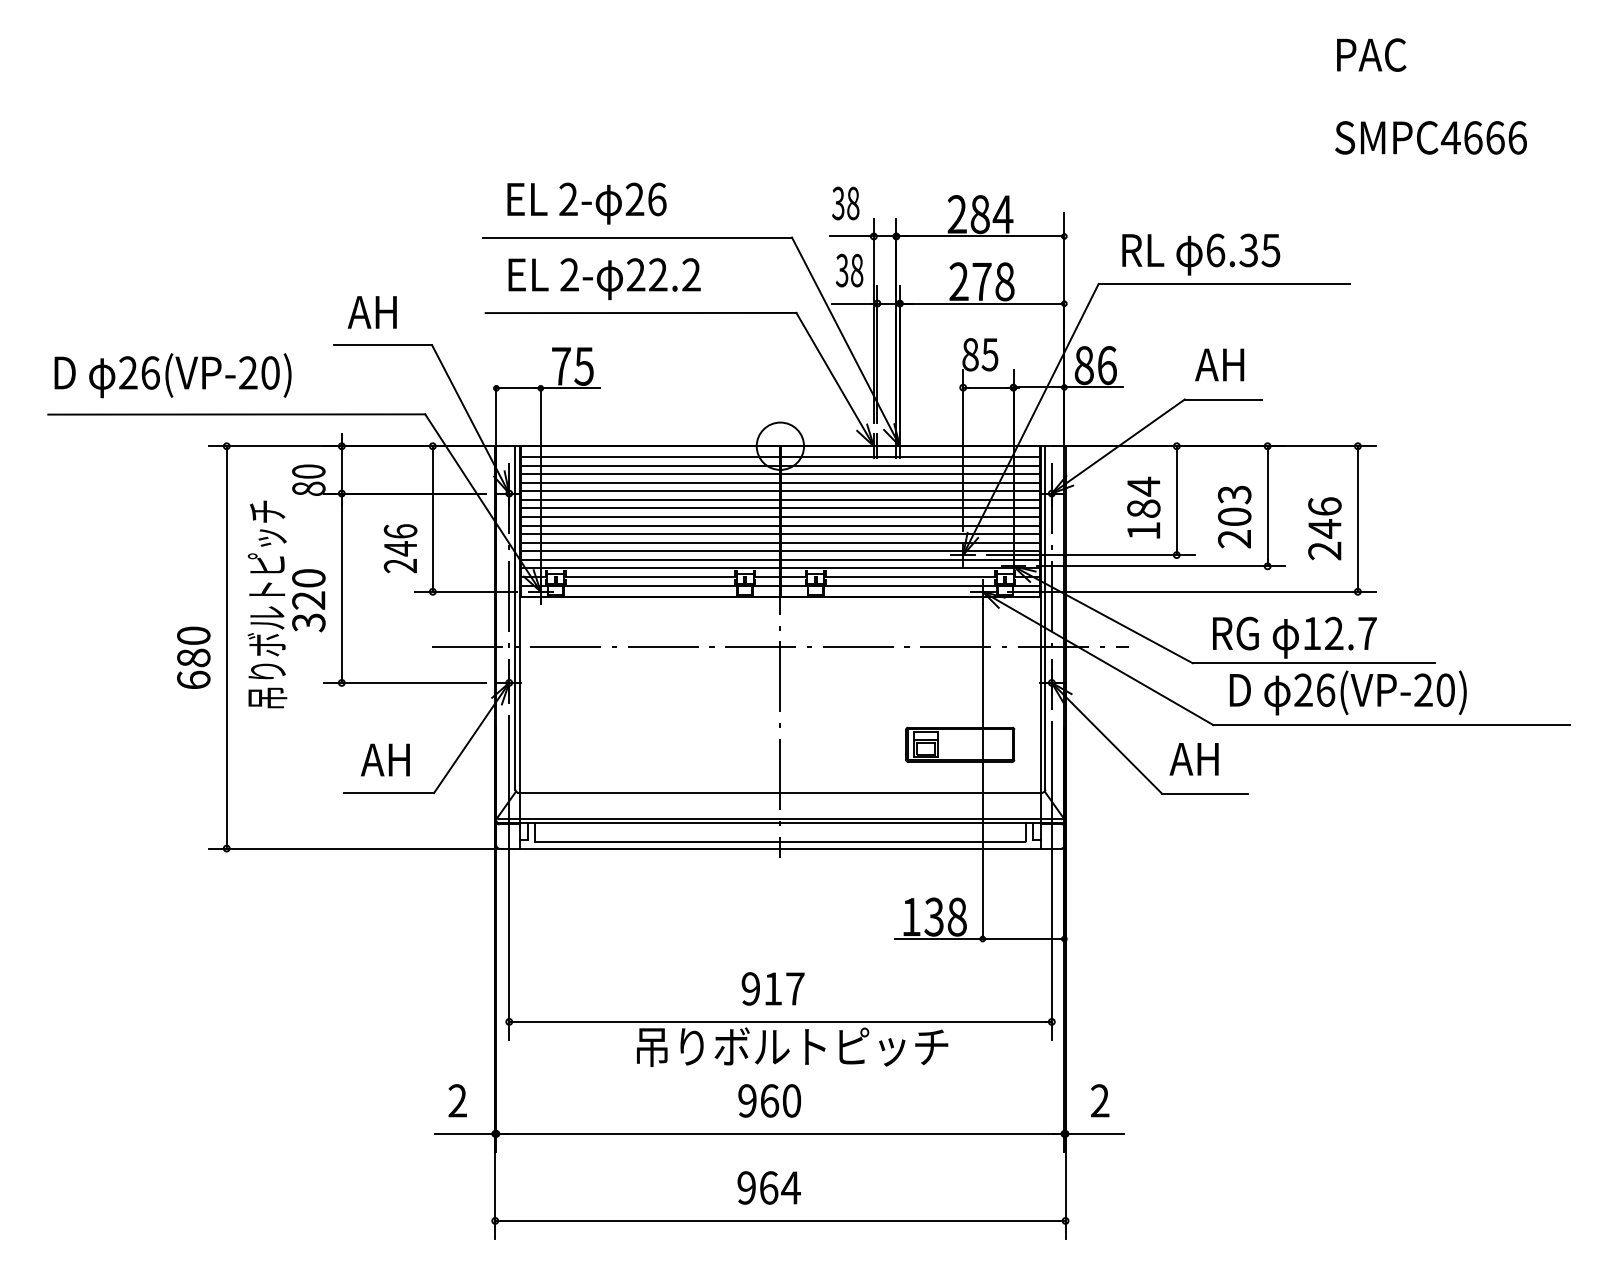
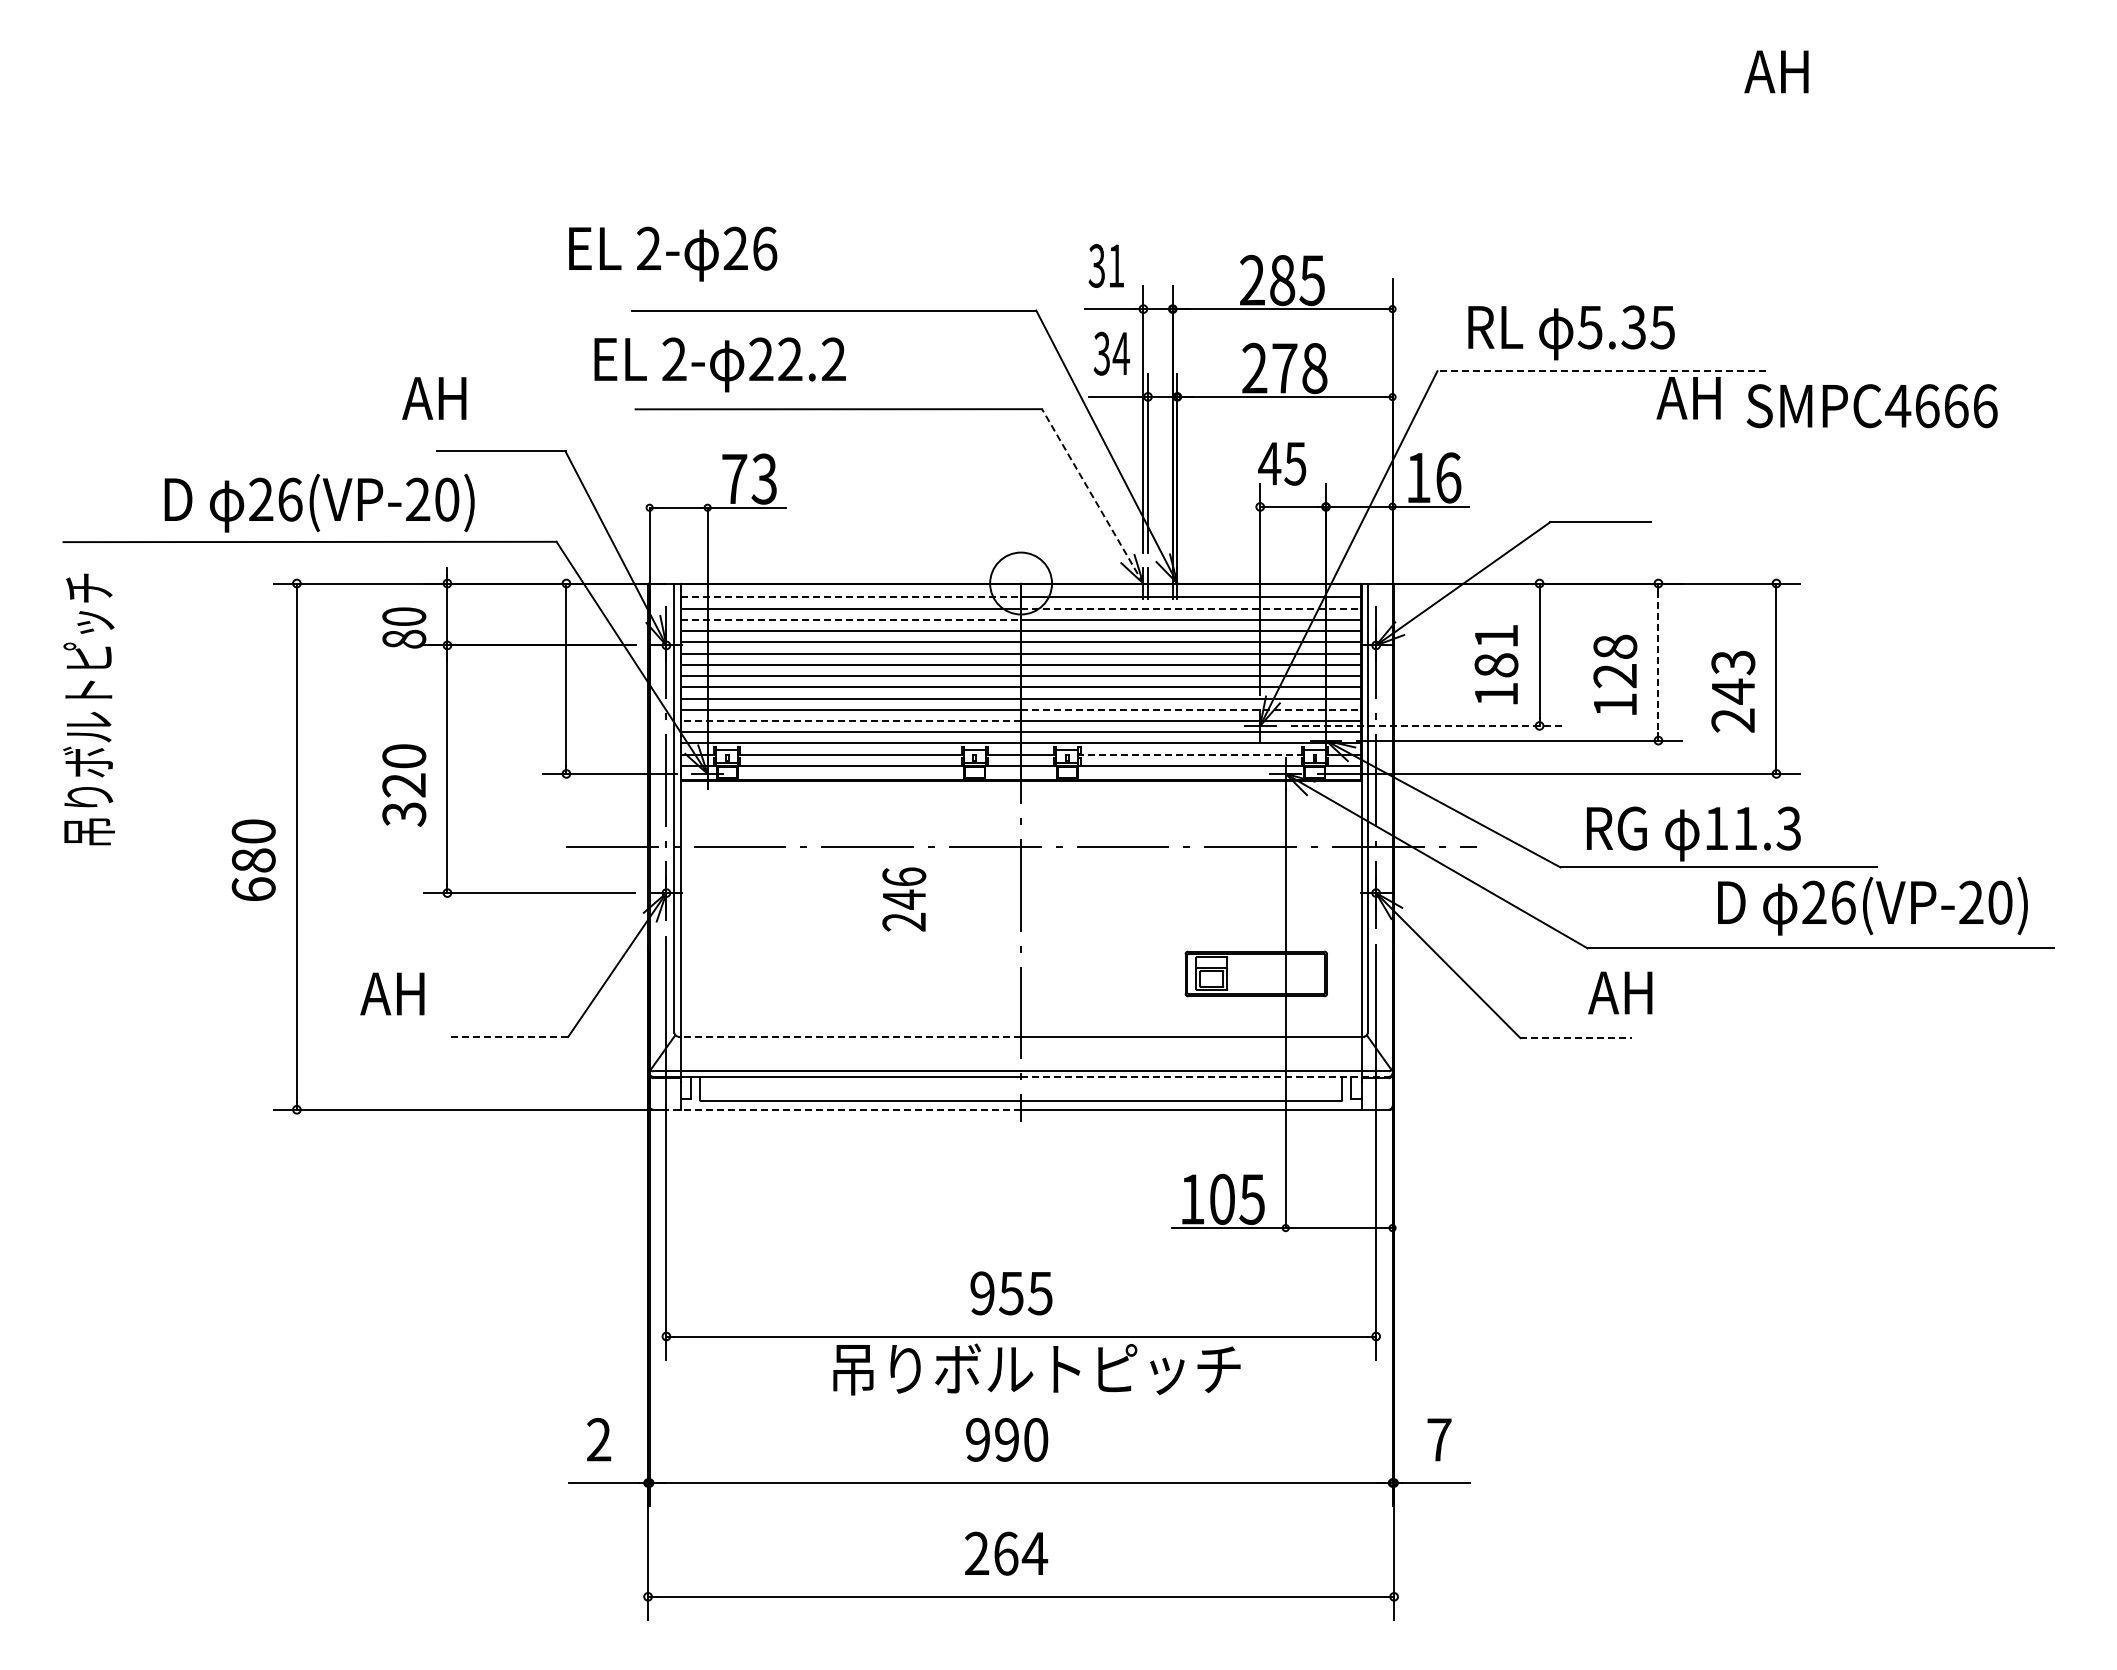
text: (1369, 54) -> (1791, 71), PAC -> AH
text: (1430, 138) -> (1871, 406), moved
text: (587, 203) -> (673, 253), moved
text: (853, 203) -> (1116, 265), 38 -> 31
text: (1002, 214) -> (1311, 280), 284 -> 285
text: (1214, 250) -> (1589, 327), 6.35 -> 5.35
text: (857, 270) -> (1121, 353), 38 -> 34
text: (604, 278) -> (719, 364), moved
line: (1224, 284) -> (1601, 371), solid -> dashed
text: (372, 312) -> (434, 398), moved
text: (970, 354) -> (1269, 463), 85 -> 45
text: (583, 365) -> (763, 478), 75 -> 73
text: (1084, 365) -> (1418, 477), 86 -> 16
text: (1219, 365) -> (1688, 398), moved
text: (172, 375) -> (319, 502), moved
line: (834, 379) -> (1092, 496), solid -> dashed
line: (650, 456) -> (851, 597), solid -> dashed
line: (910, 465) -> (1191, 608), solid -> dashed
line: (649, 473) -> (850, 619), solid -> dashed
text: (1143, 486) -> (1496, 636), 184 -> 181
line: (1267, 506) -> (1658, 662), solid -> dashed
text: (1325, 506) -> (1733, 662), 246 -> 243
text: (1234, 516) -> (1615, 675), 203 -> 128
line: (910, 542) -> (1191, 709), solid -> dashed
text: (400, 548) -> (904, 899), moved
line: (650, 550) -> (851, 720), solid -> dashed
line: (1090, 554) -> (1426, 725), solid -> dashed
line: (910, 576) -> (1191, 754), solid -> dashed
text: (266, 604) -> (88, 709), moved
text: (1351, 633) -> (1767, 828), 12.7 -> 11.3
text: (1347, 692) -> (1872, 905), moved
text: (1194, 758) -> (1620, 992), moved
text: (385, 759) -> (392, 993), moved
line: (388, 792) -> (508, 1036), solid -> dashed
line: (649, 792) -> (849, 1036), solid -> dashed
line: (1205, 794) -> (1576, 1038), solid -> dashed
line: (920, 823) -> (1204, 1076), solid -> dashed
line: (639, 848) -> (836, 1109), solid -> dashed
text: (945, 916) -> (1237, 1198), 138 -> 105
text: (783, 989) -> (1025, 1293), 917 -> 955
text: (770, 1100) -> (1007, 1439), 960 -> 990
text: (1100, 1100) -> (1439, 1439), 2 -> 7
text: (747, 1187) -> (977, 1553), 964 -> 264

